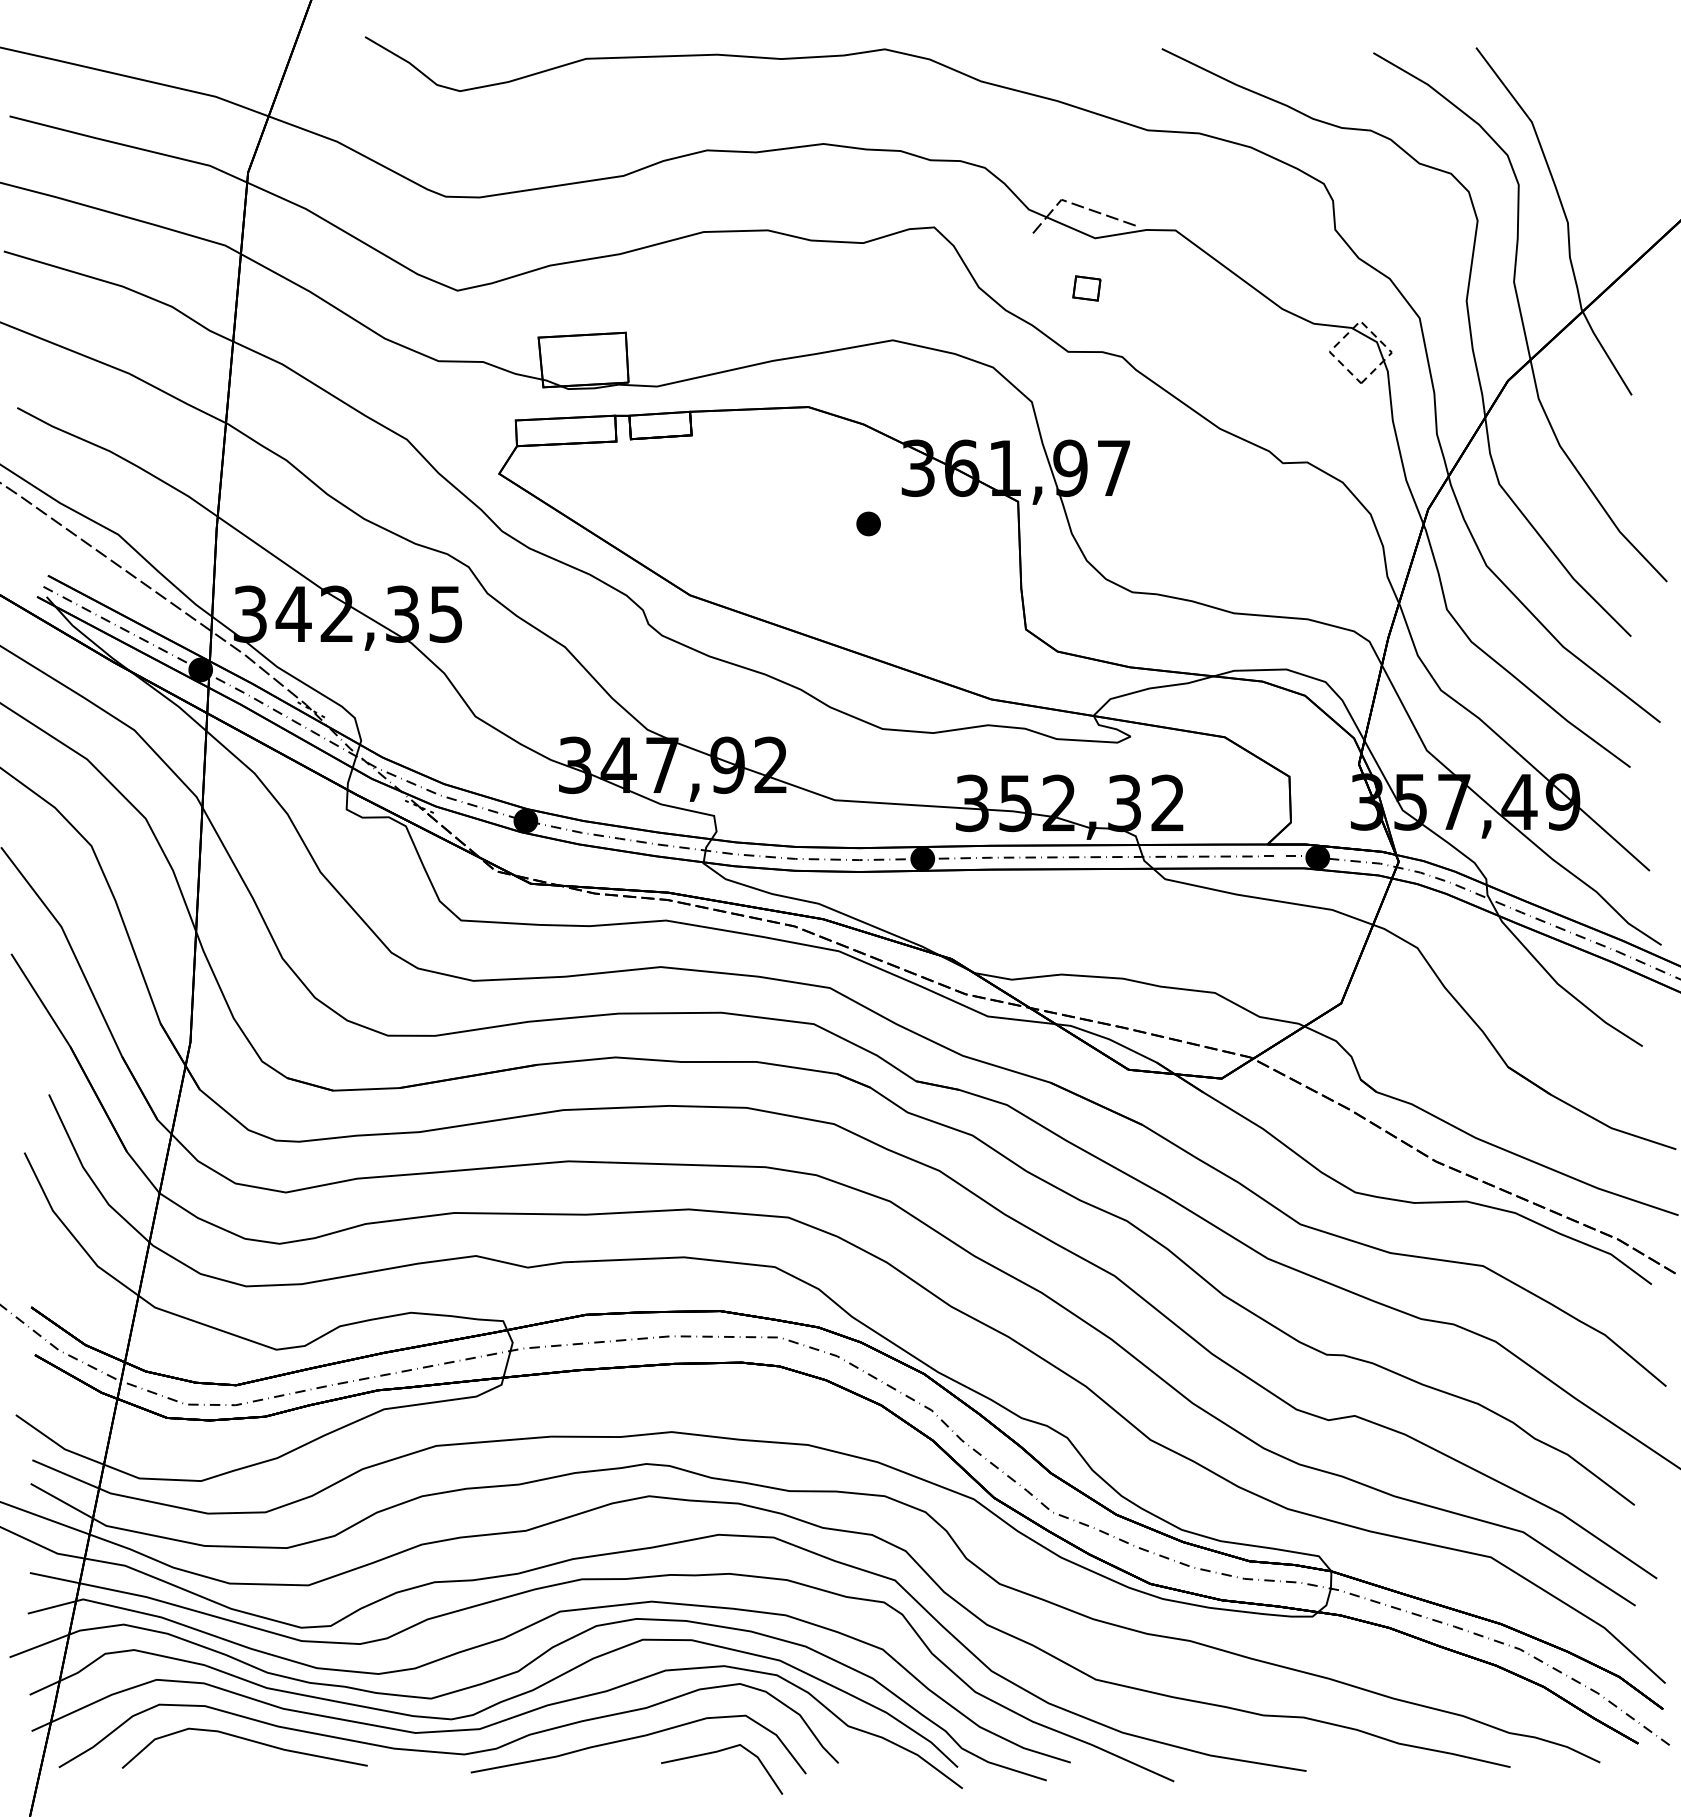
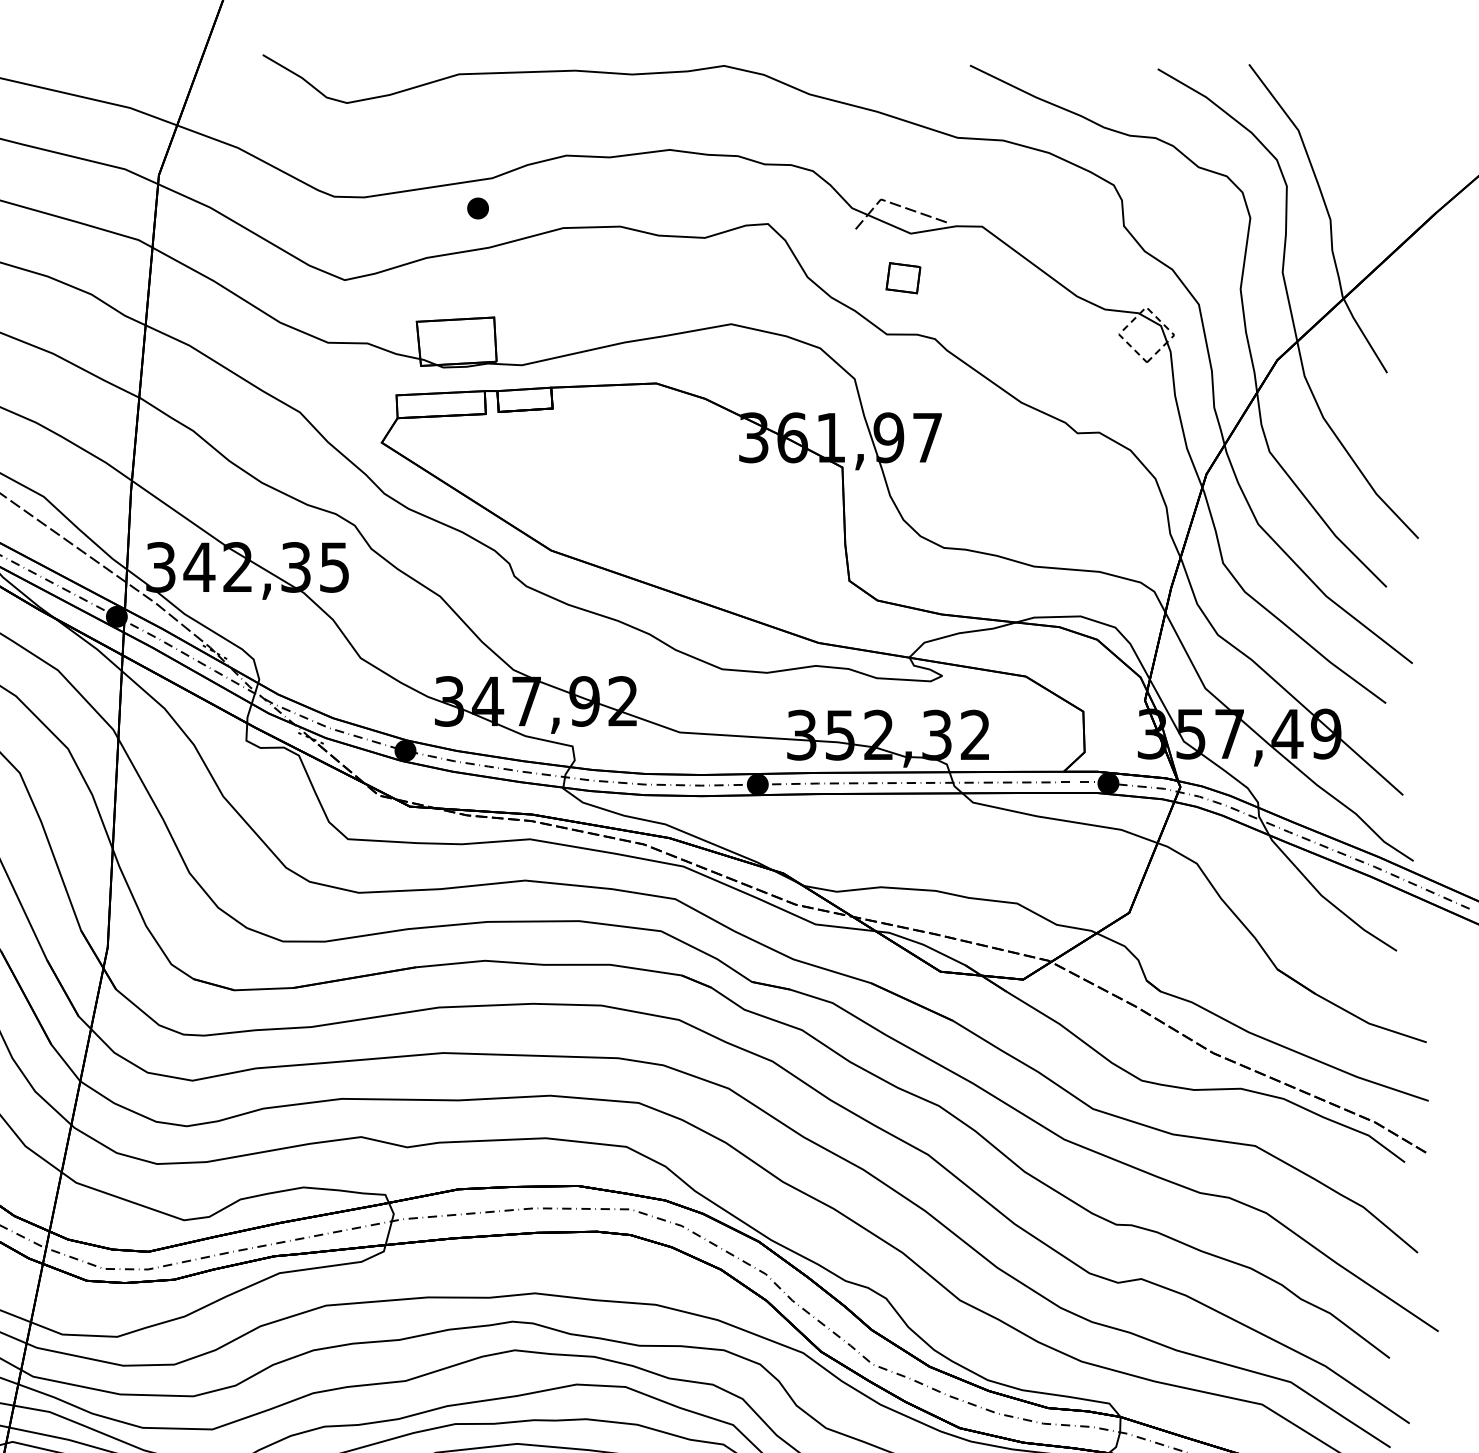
part: (1086, 288) -> (903, 278), size x1.4
part: (868, 523) -> (477, 208), moved

